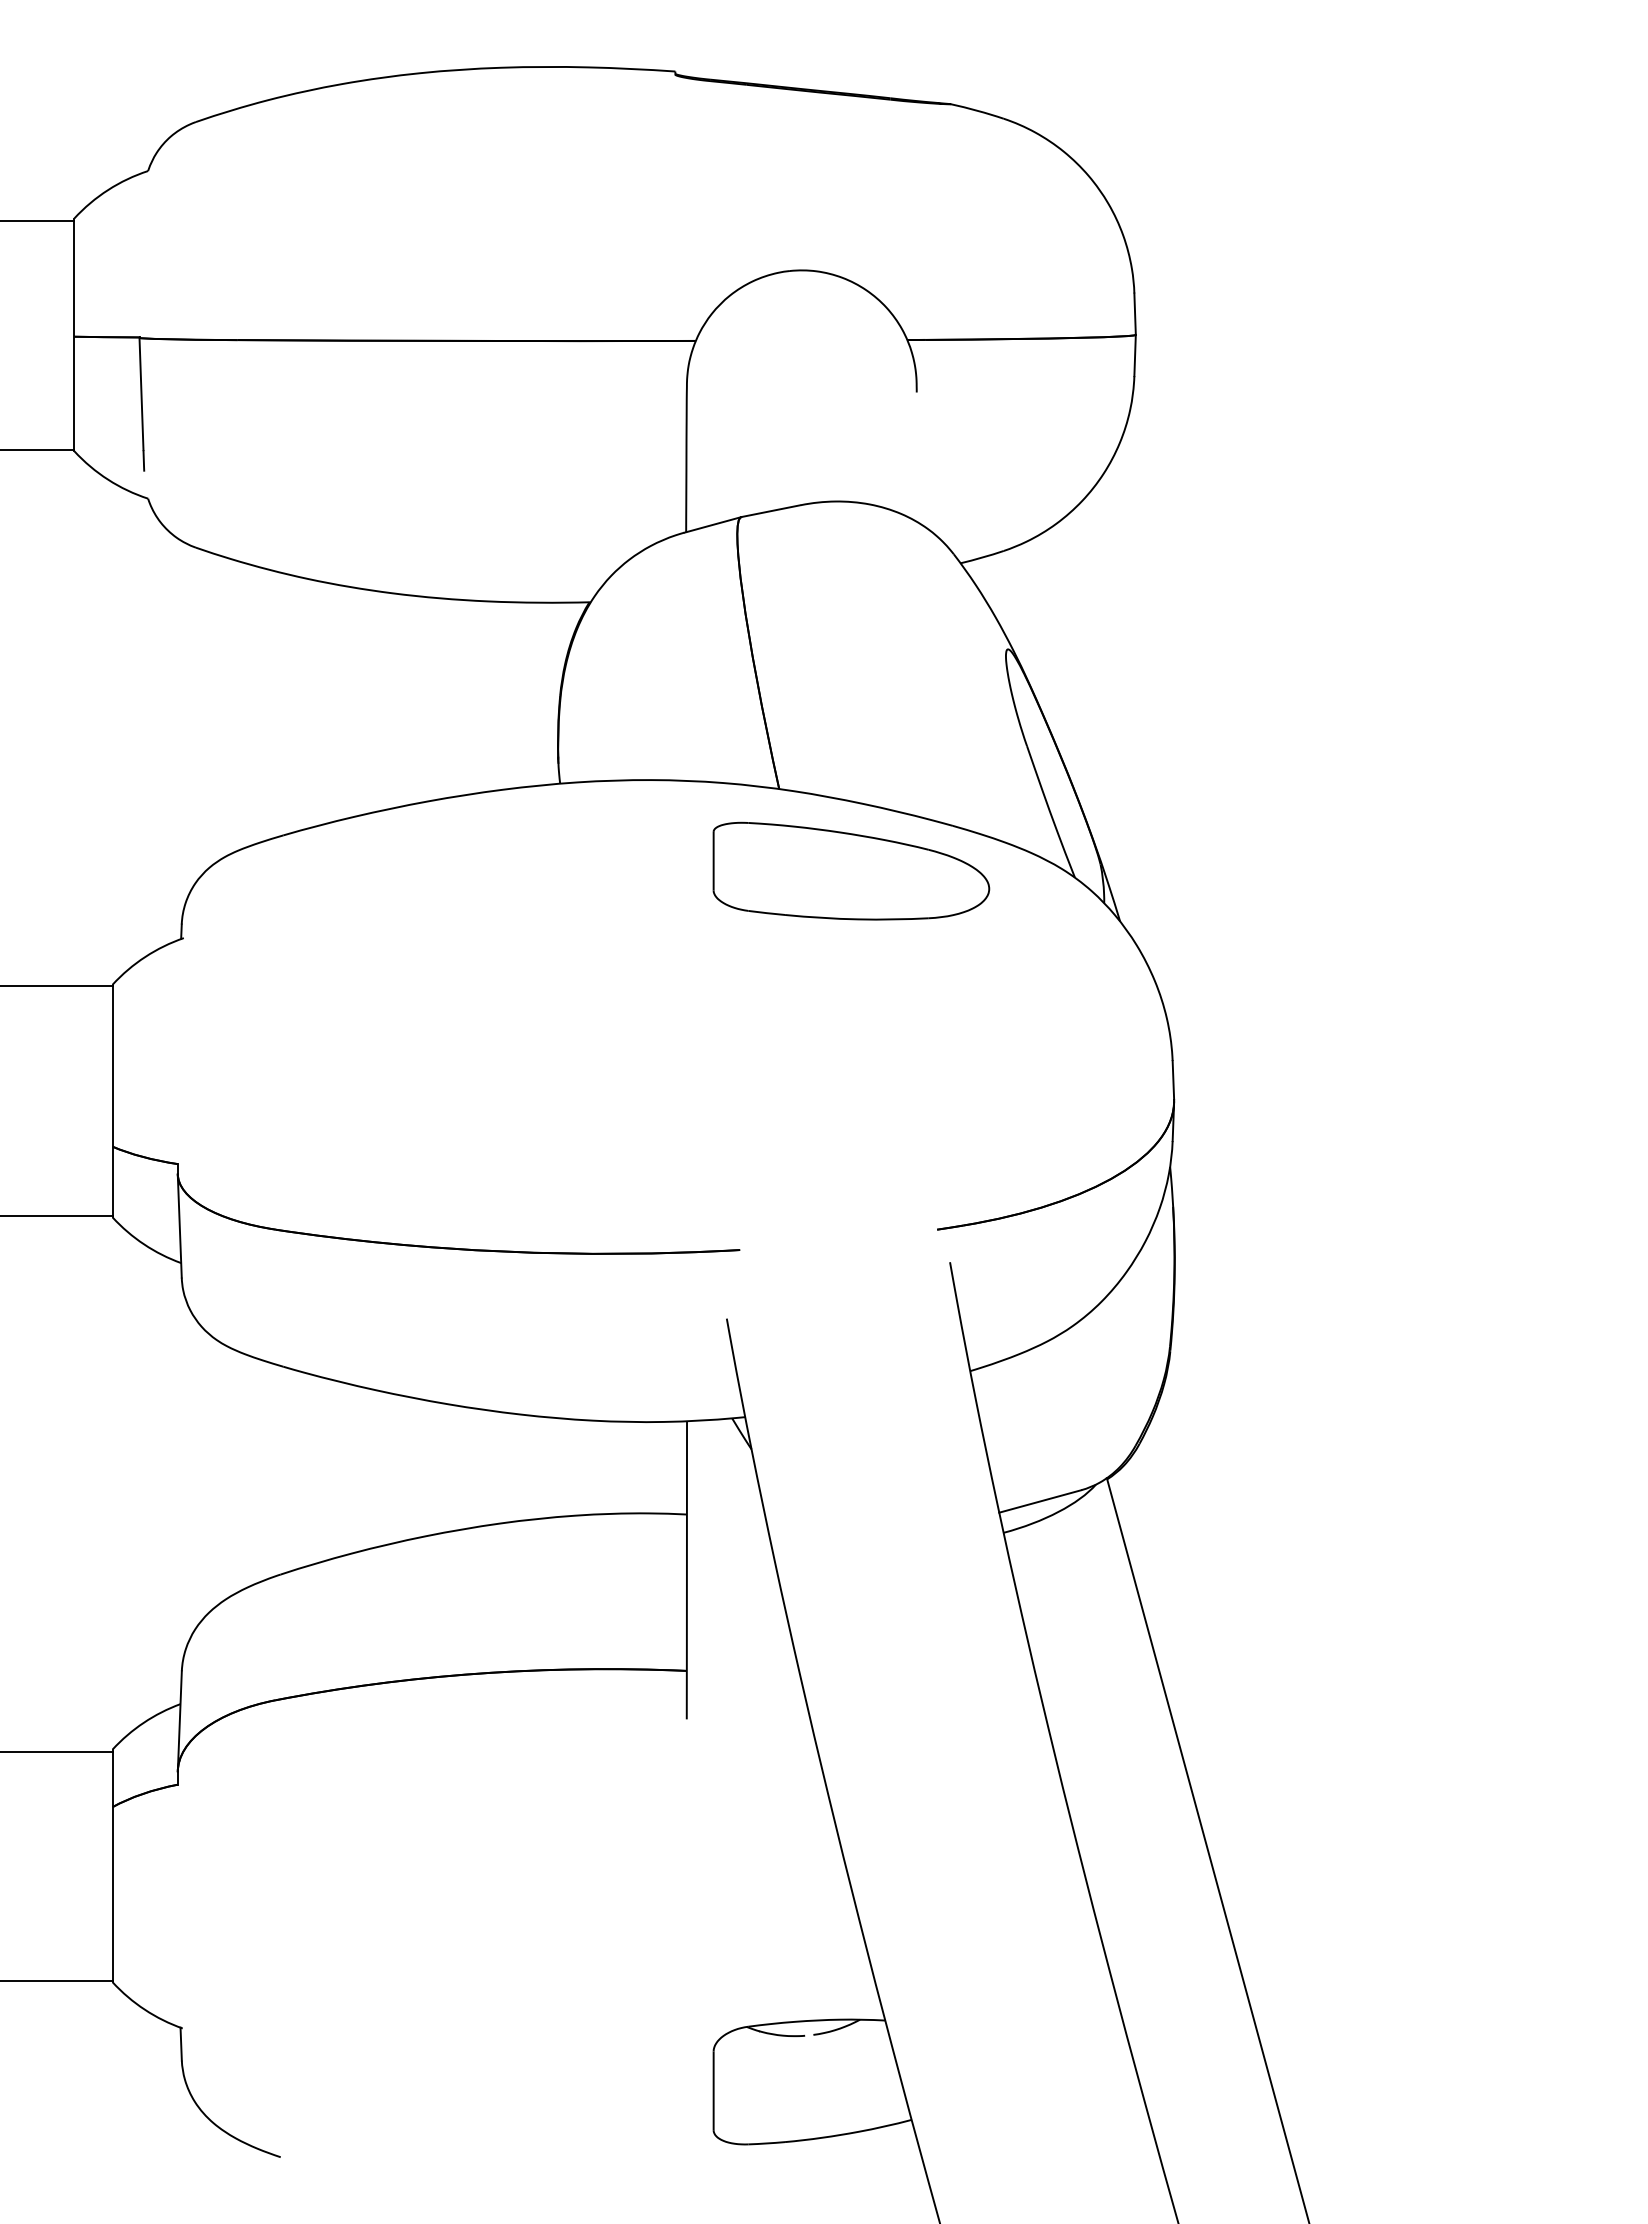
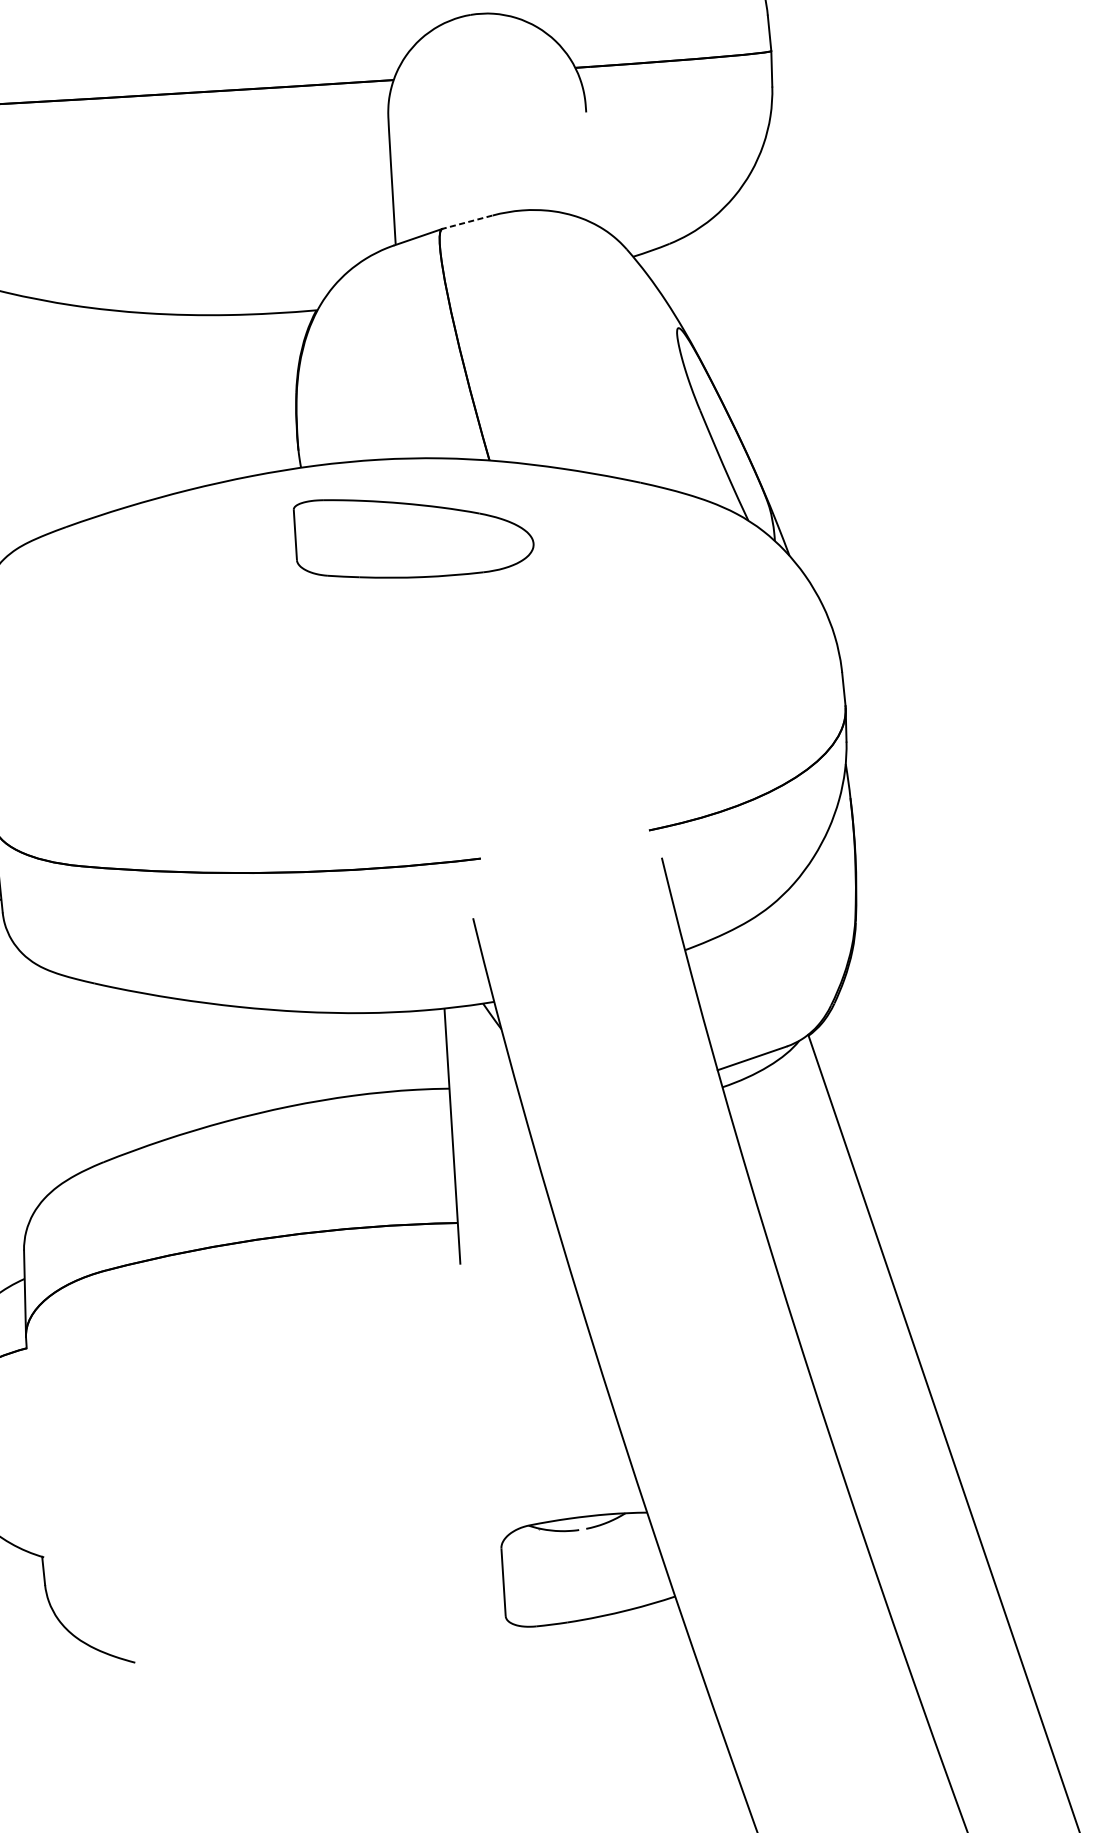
line: (770, 511) -> (467, 222), solid -> dashed
part: (851, 870) -> (414, 535), moved

